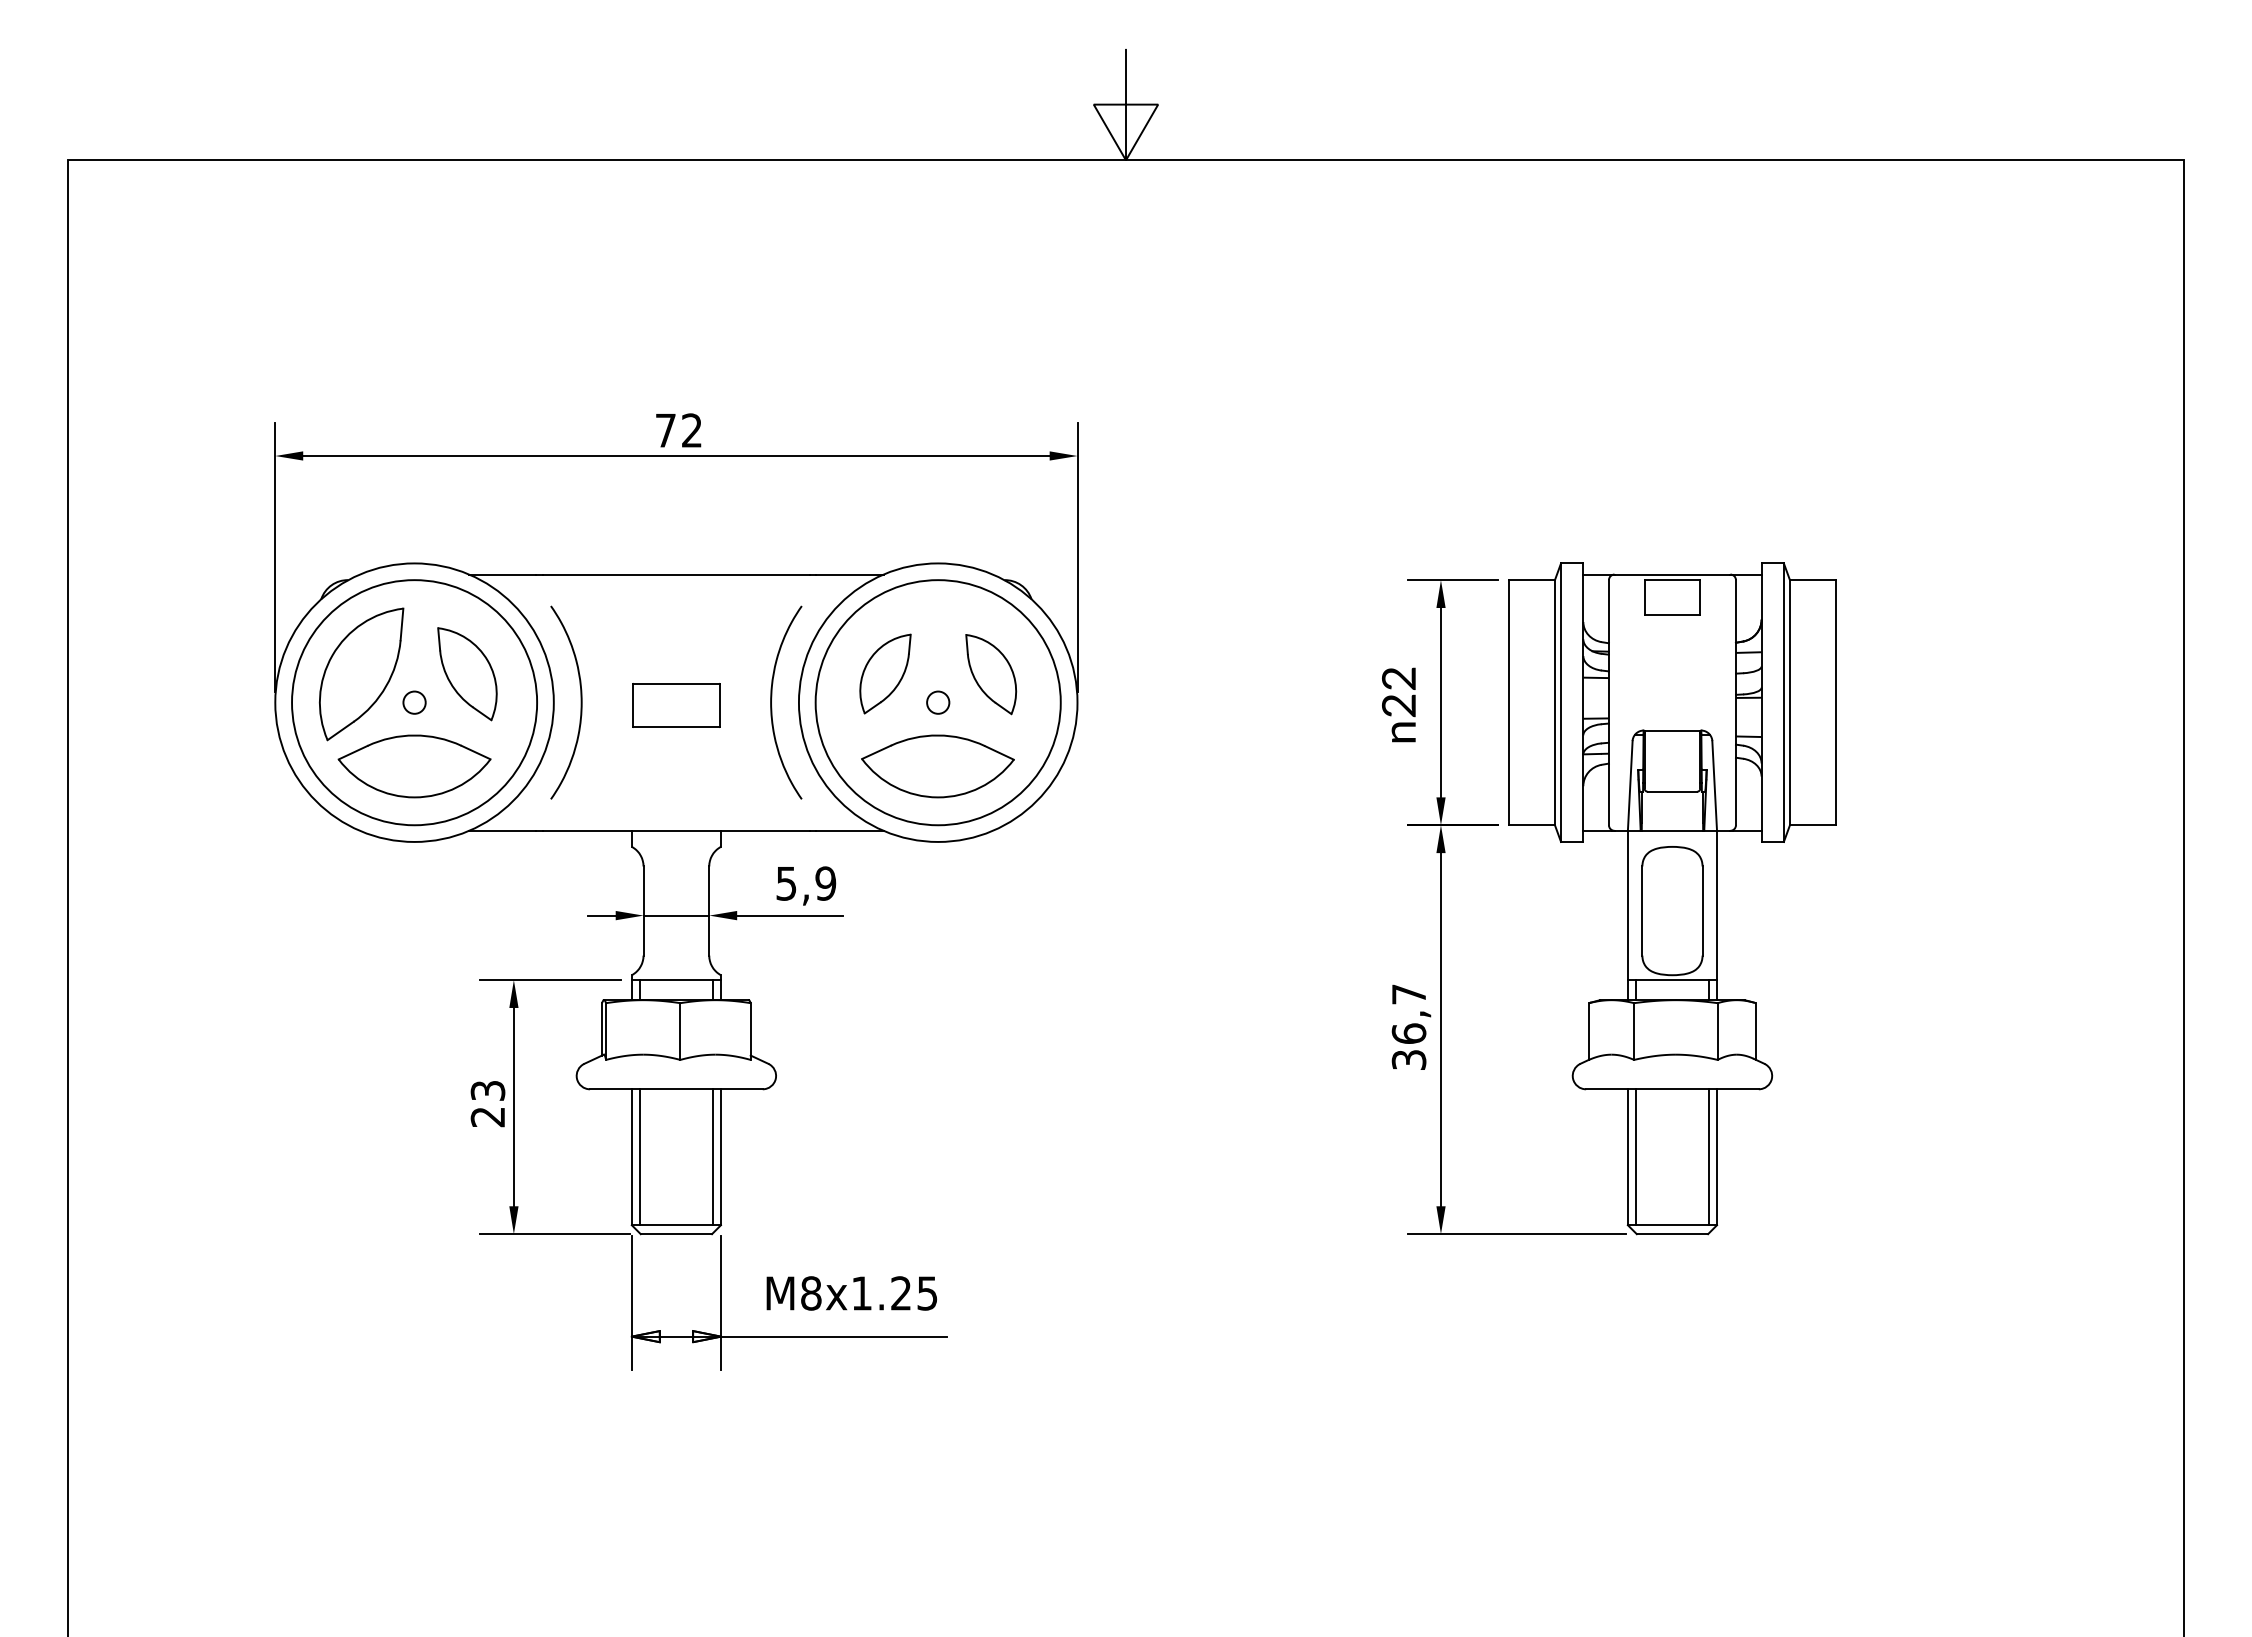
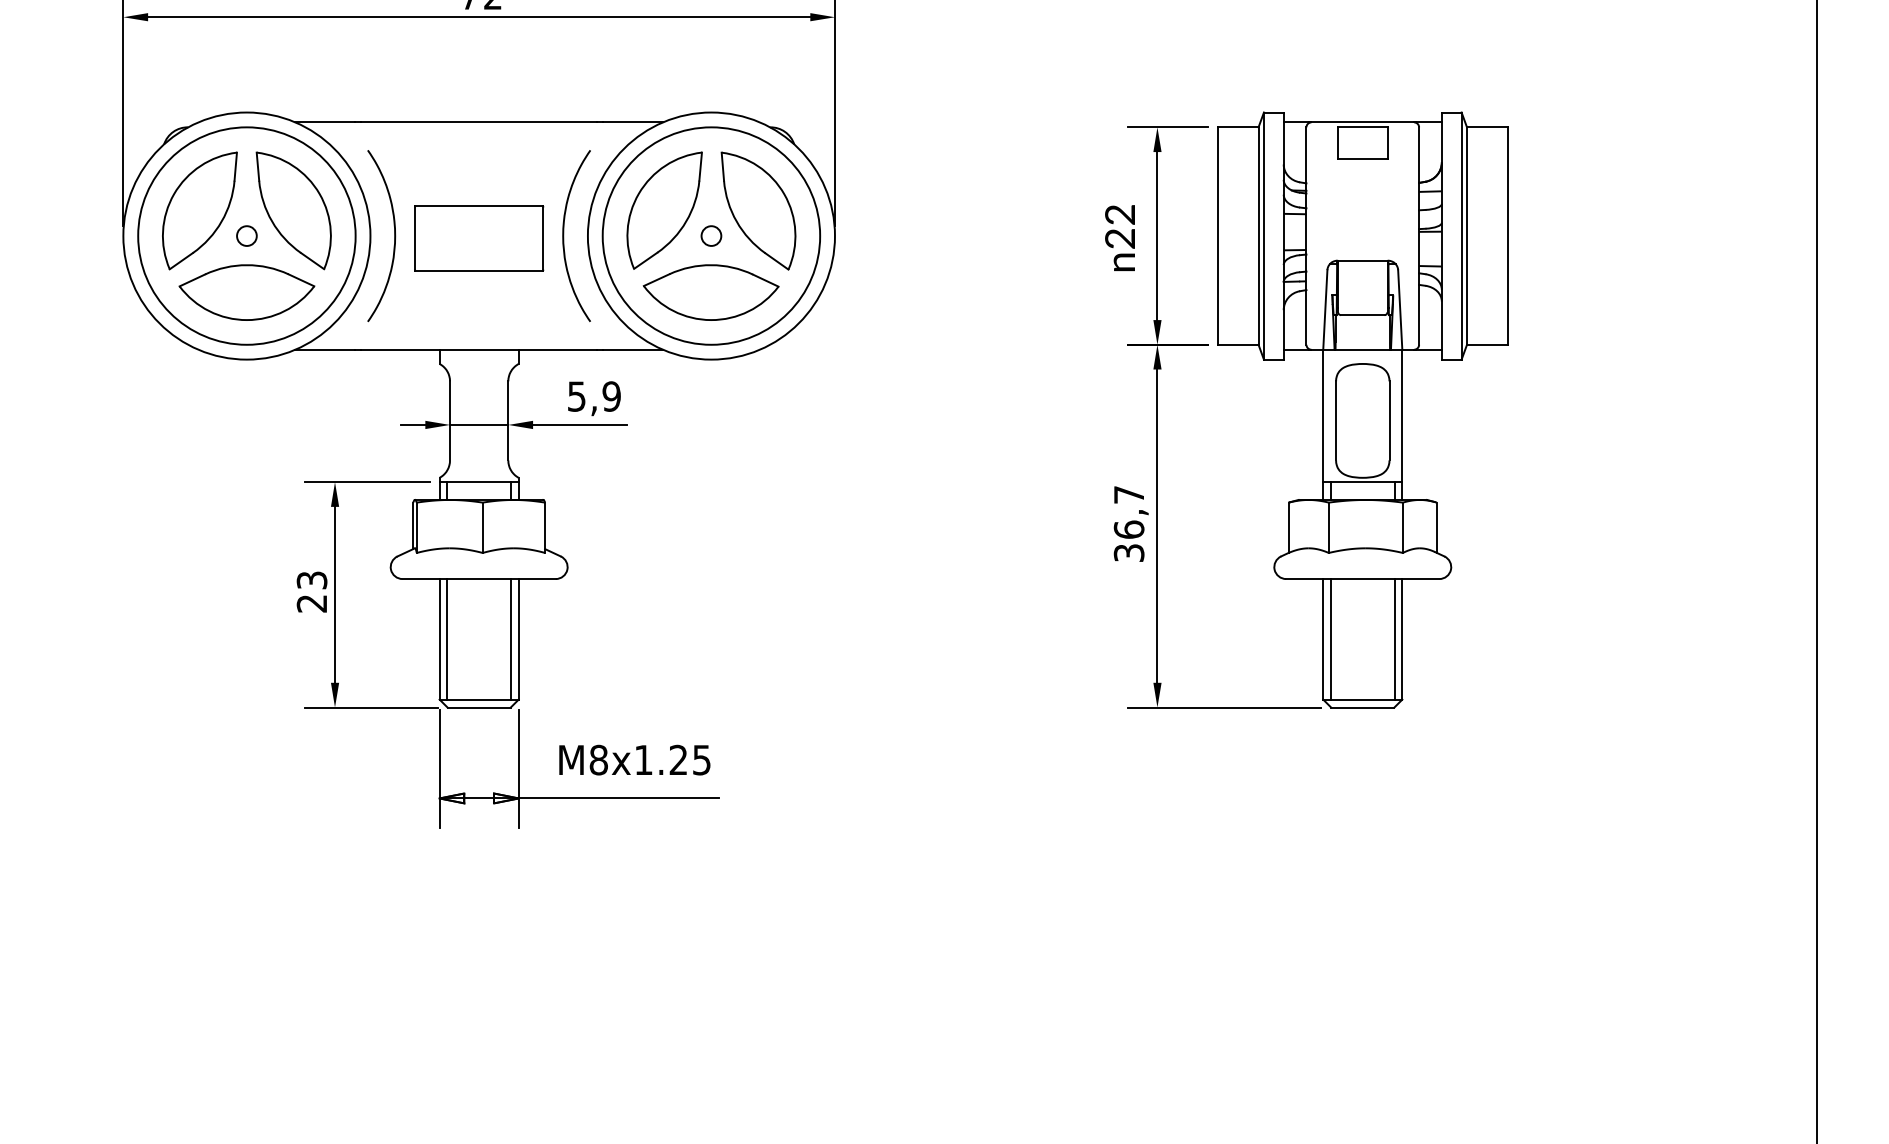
part: (467, 673) -> (293, 210), size x1.43
part: (885, 673) -> (664, 210), size x1.67
part: (990, 674) -> (757, 211), size x1.67
part: (676, 705) -> (479, 238), size x1.67

